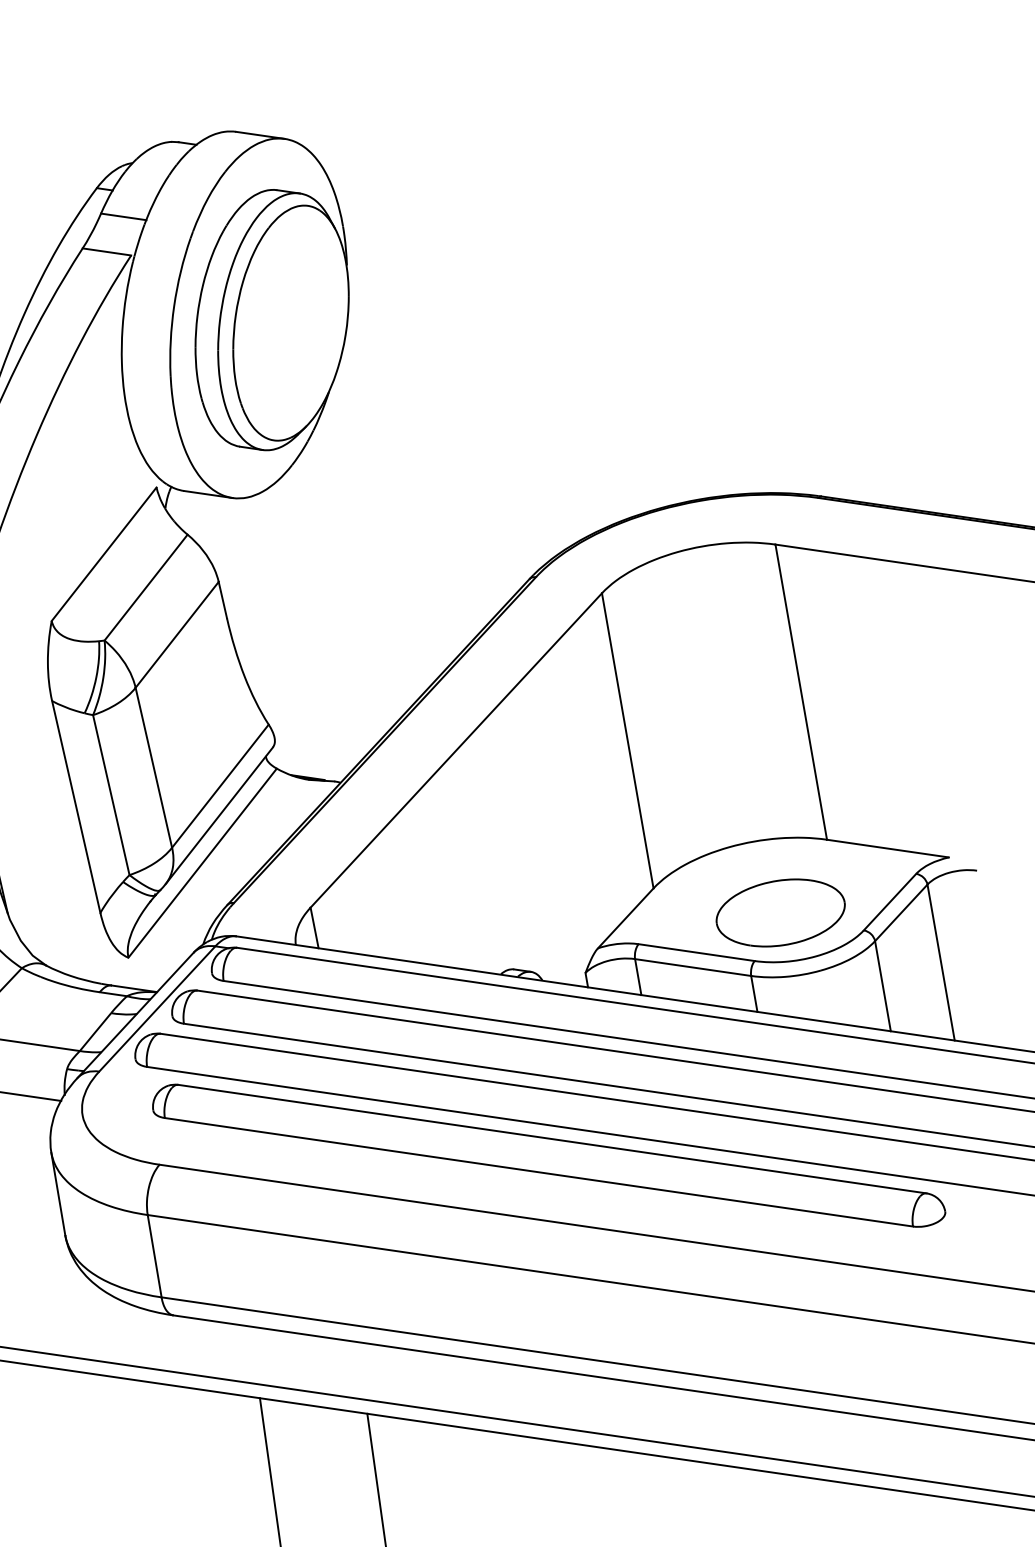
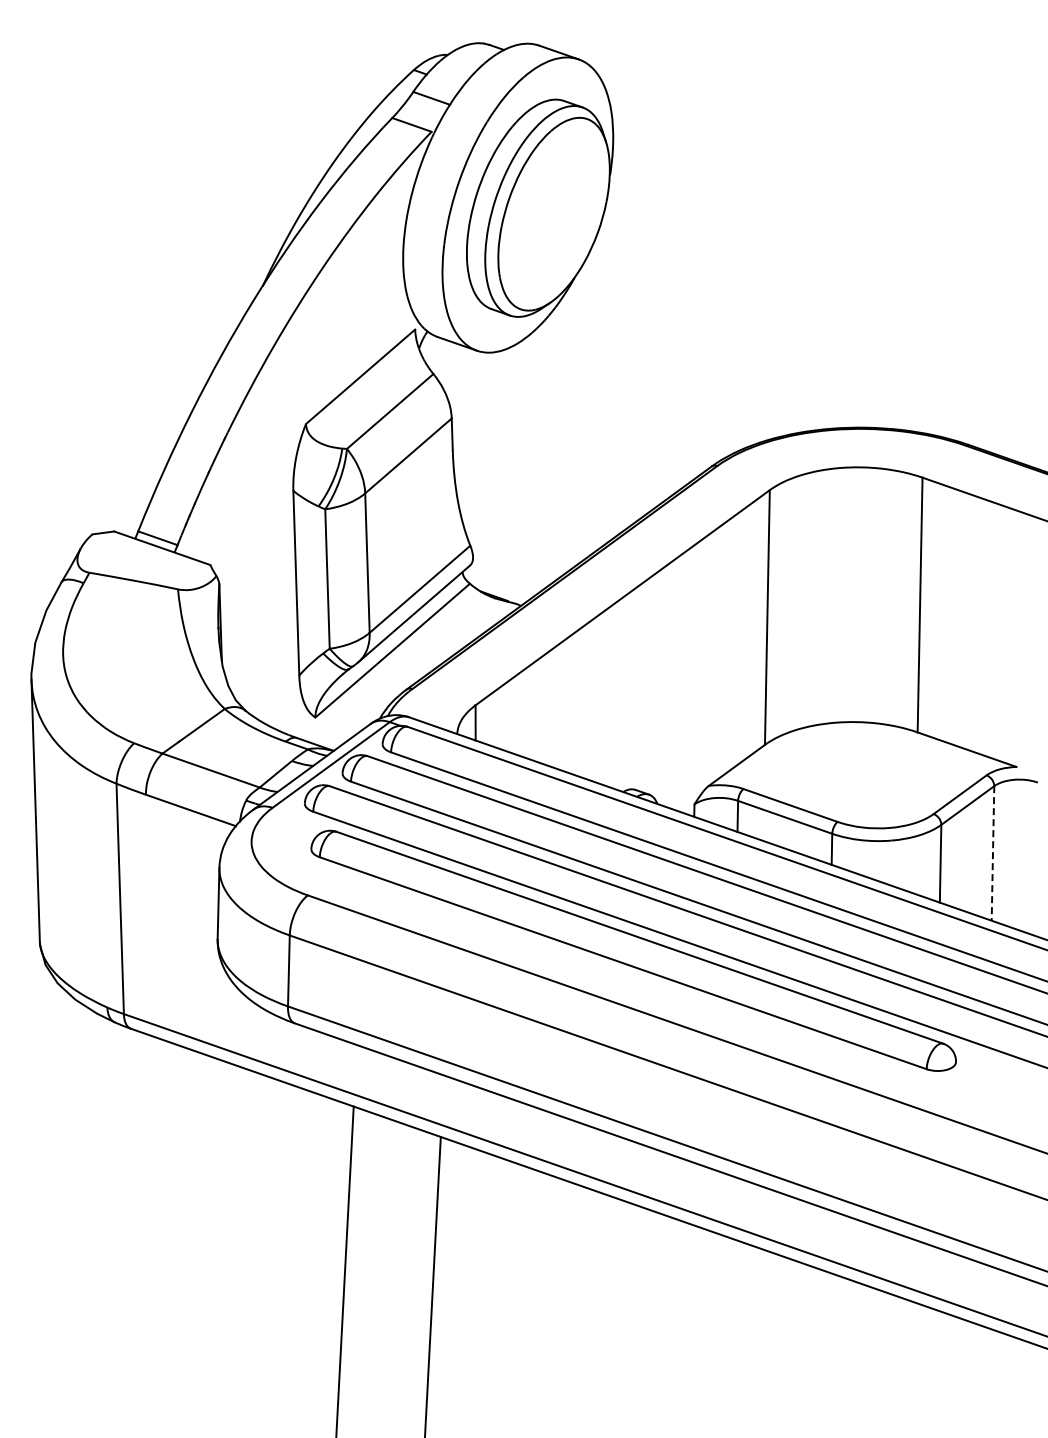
part: (781, 912) -> (867, 785), removed
line: (940, 962) -> (992, 853), solid -> dashed

